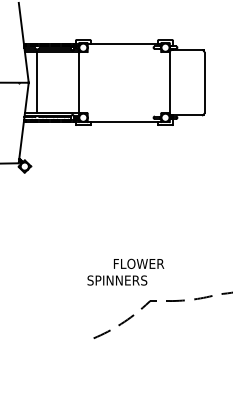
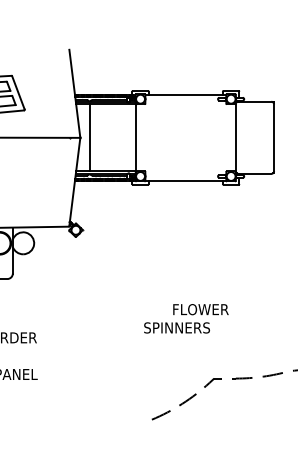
text: (125, 271) -> (186, 318), moved

